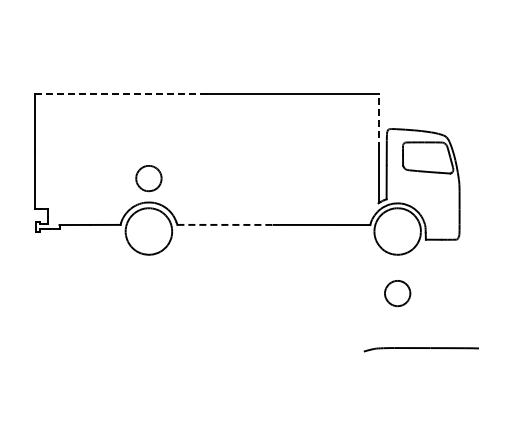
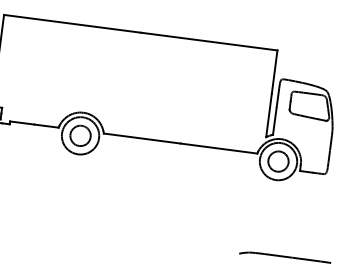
line: (120, 94) -> (72, 23), dashed -> solid
line: (378, 121) -> (274, 72), dashed -> solid
part: (148, 178) -> (80, 135), moved
line: (226, 224) -> (143, 138), dashed -> solid
part: (397, 293) -> (278, 161), moved

